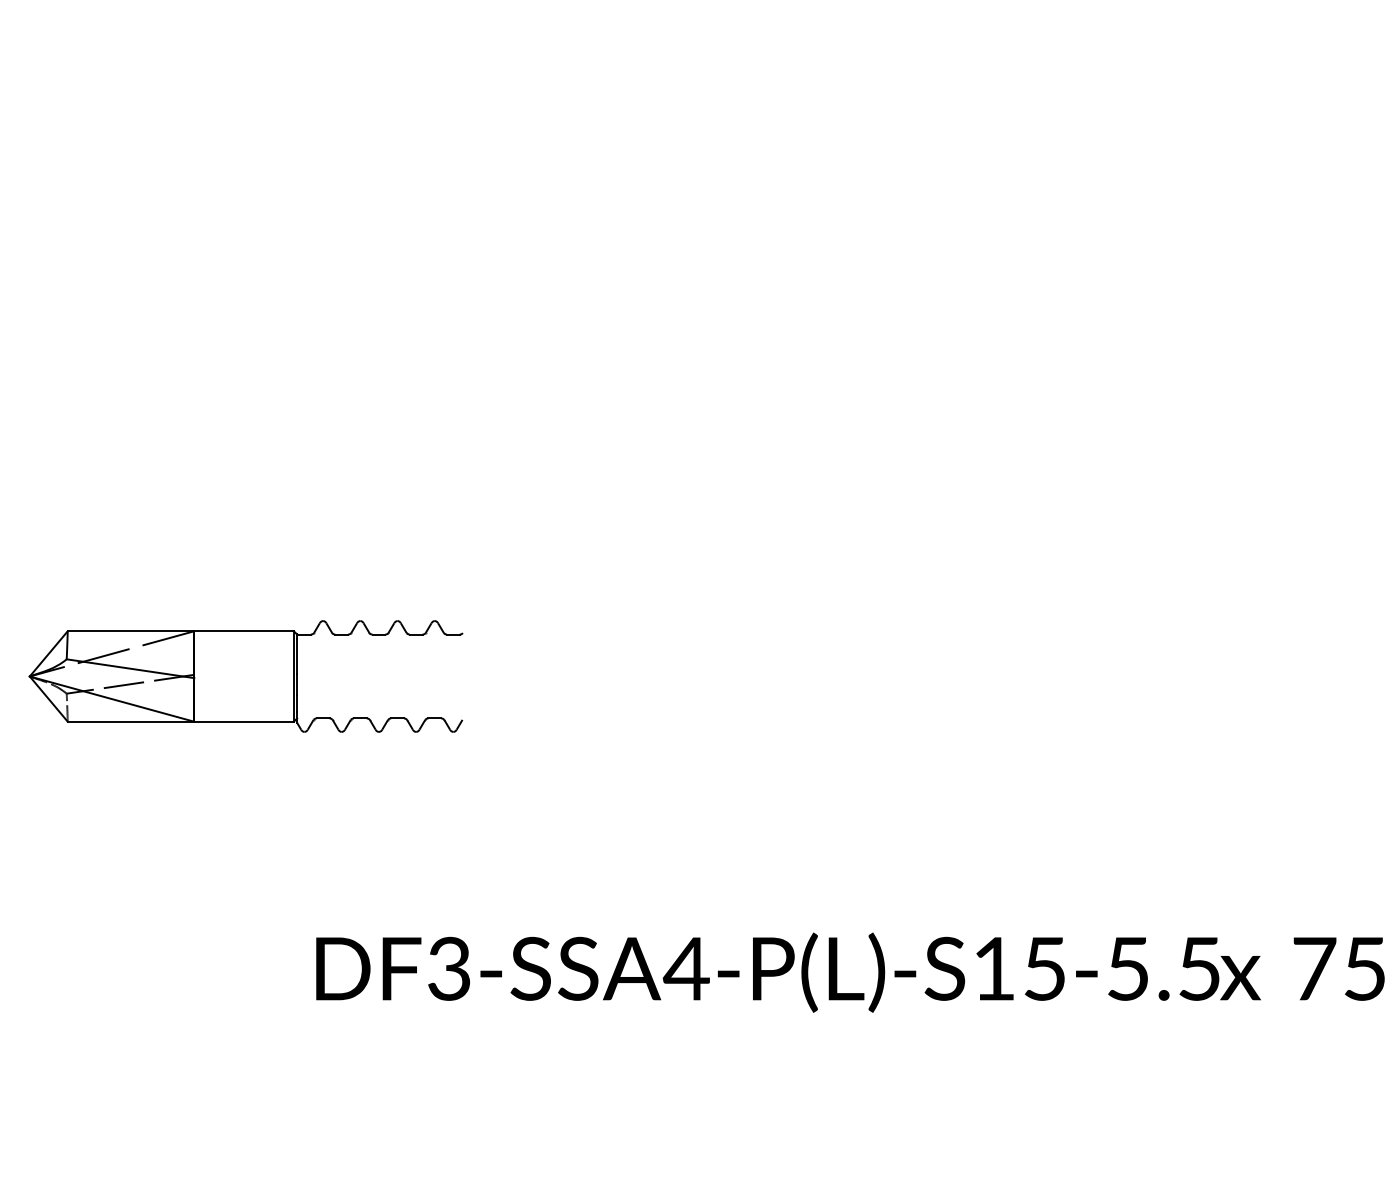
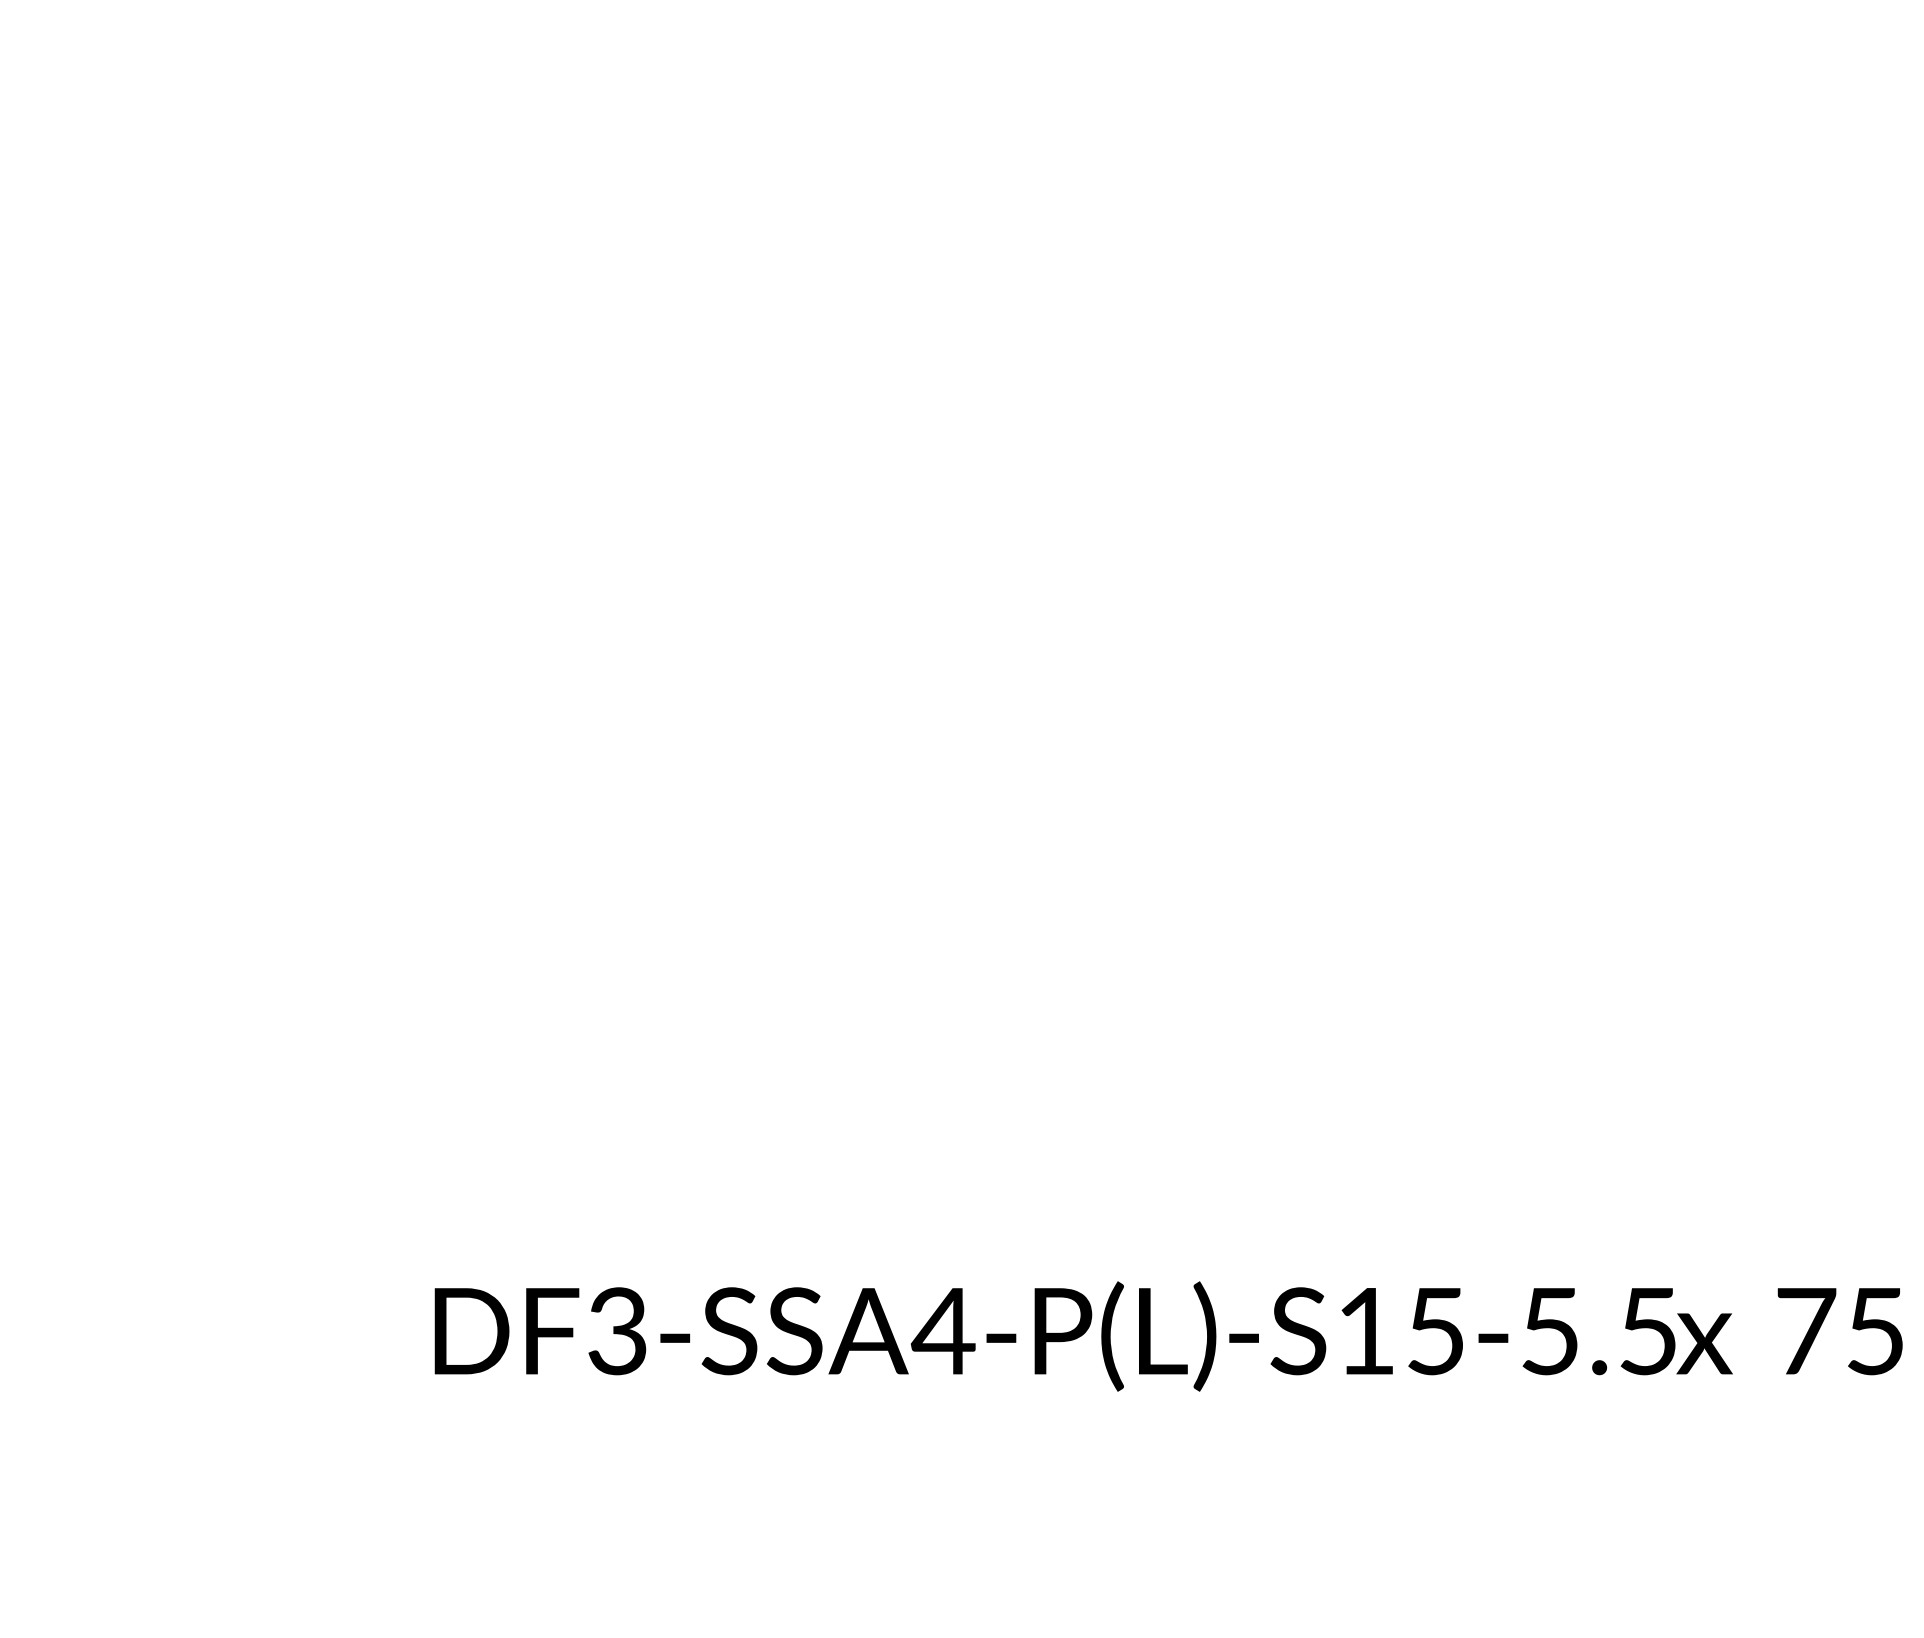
part: (246, 676) -> (338, 929), removed

